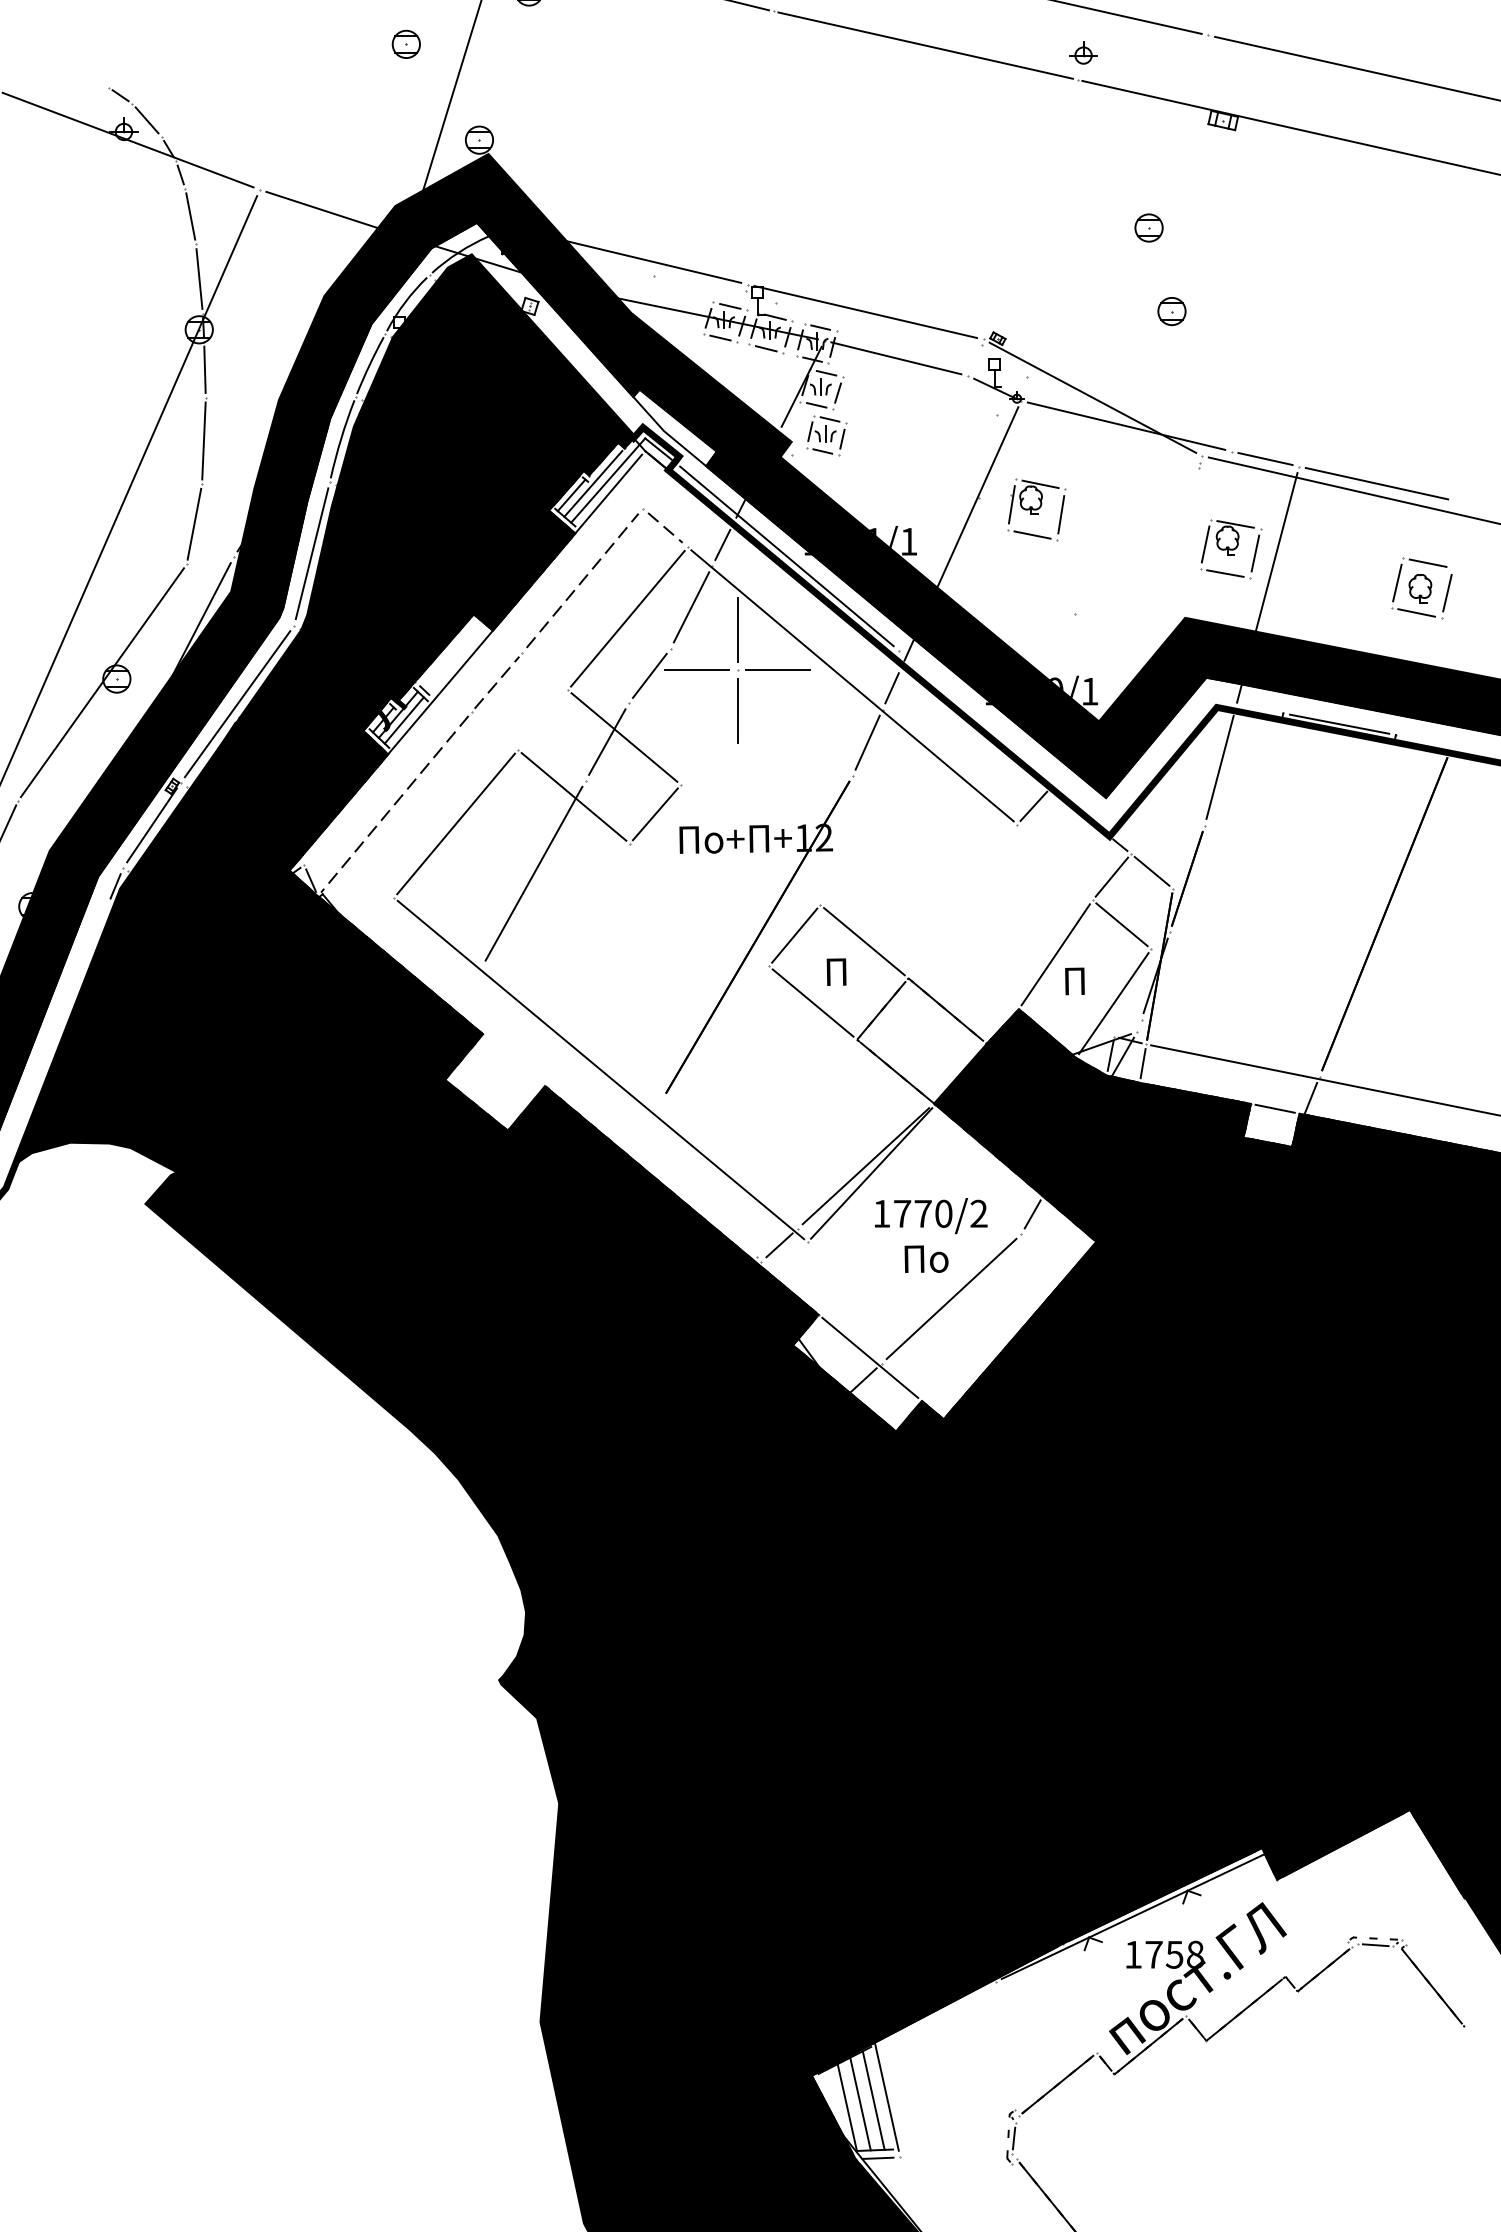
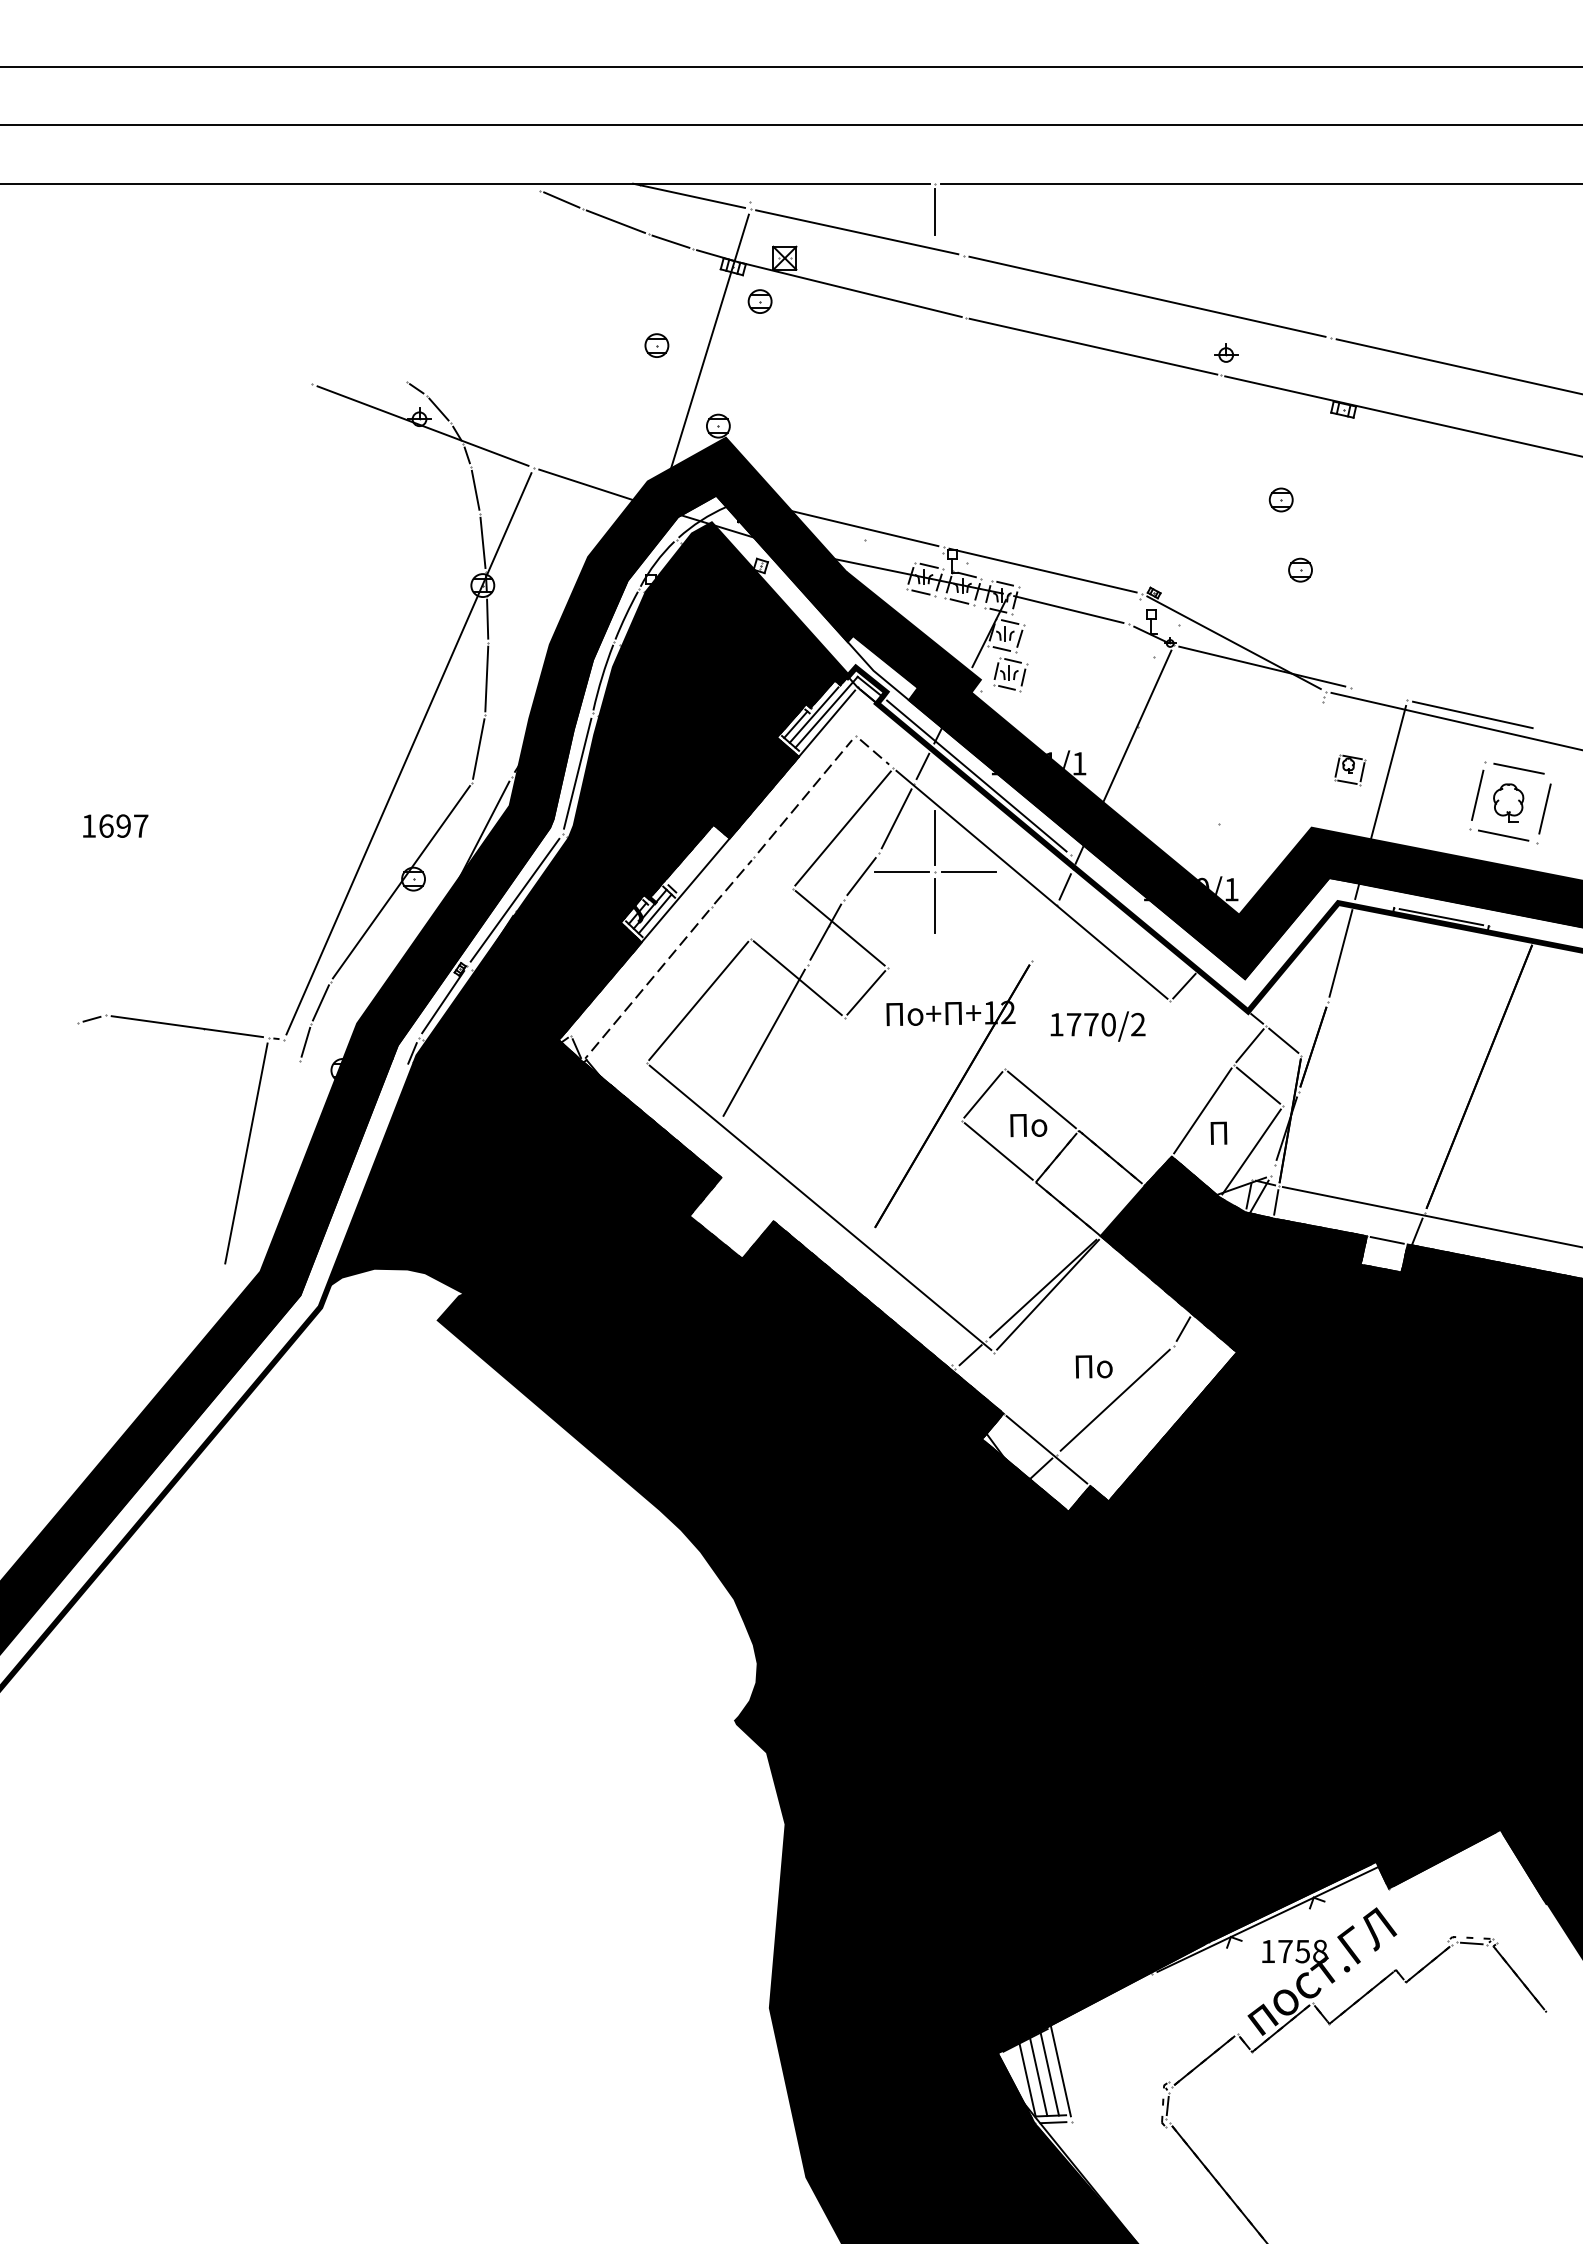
line: (1264, 459) -> (1378, 694), removed
part: (1037, 509) -> (1187, 736), removed
part: (1231, 548) -> (1350, 769), size x0.6
part: (1421, 589) -> (1510, 803), size x1.6
line: (867, 742) -> (1044, 932), removed
text: (861, 974) -> (1039, 1127), П -> По
text: (930, 1215) -> (1097, 1026), moved

